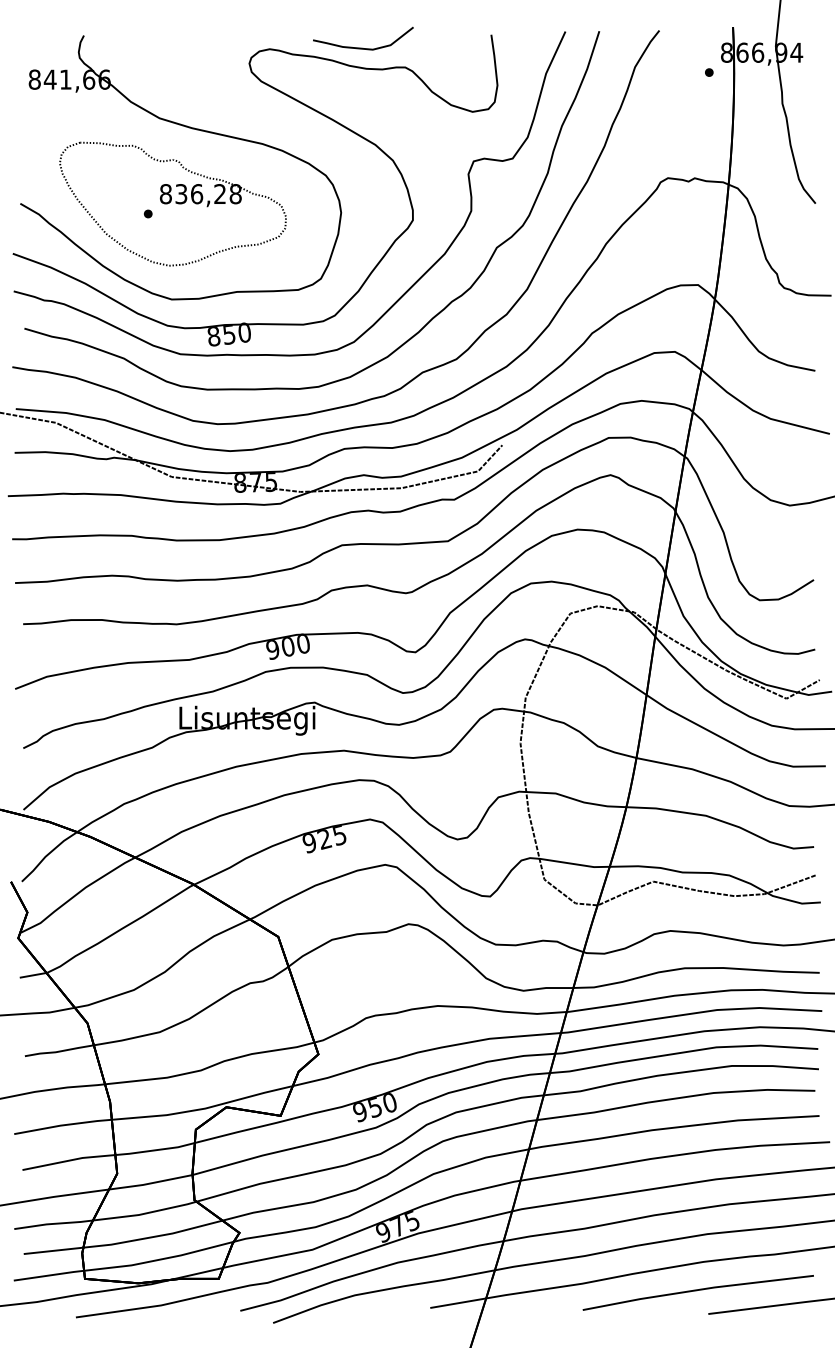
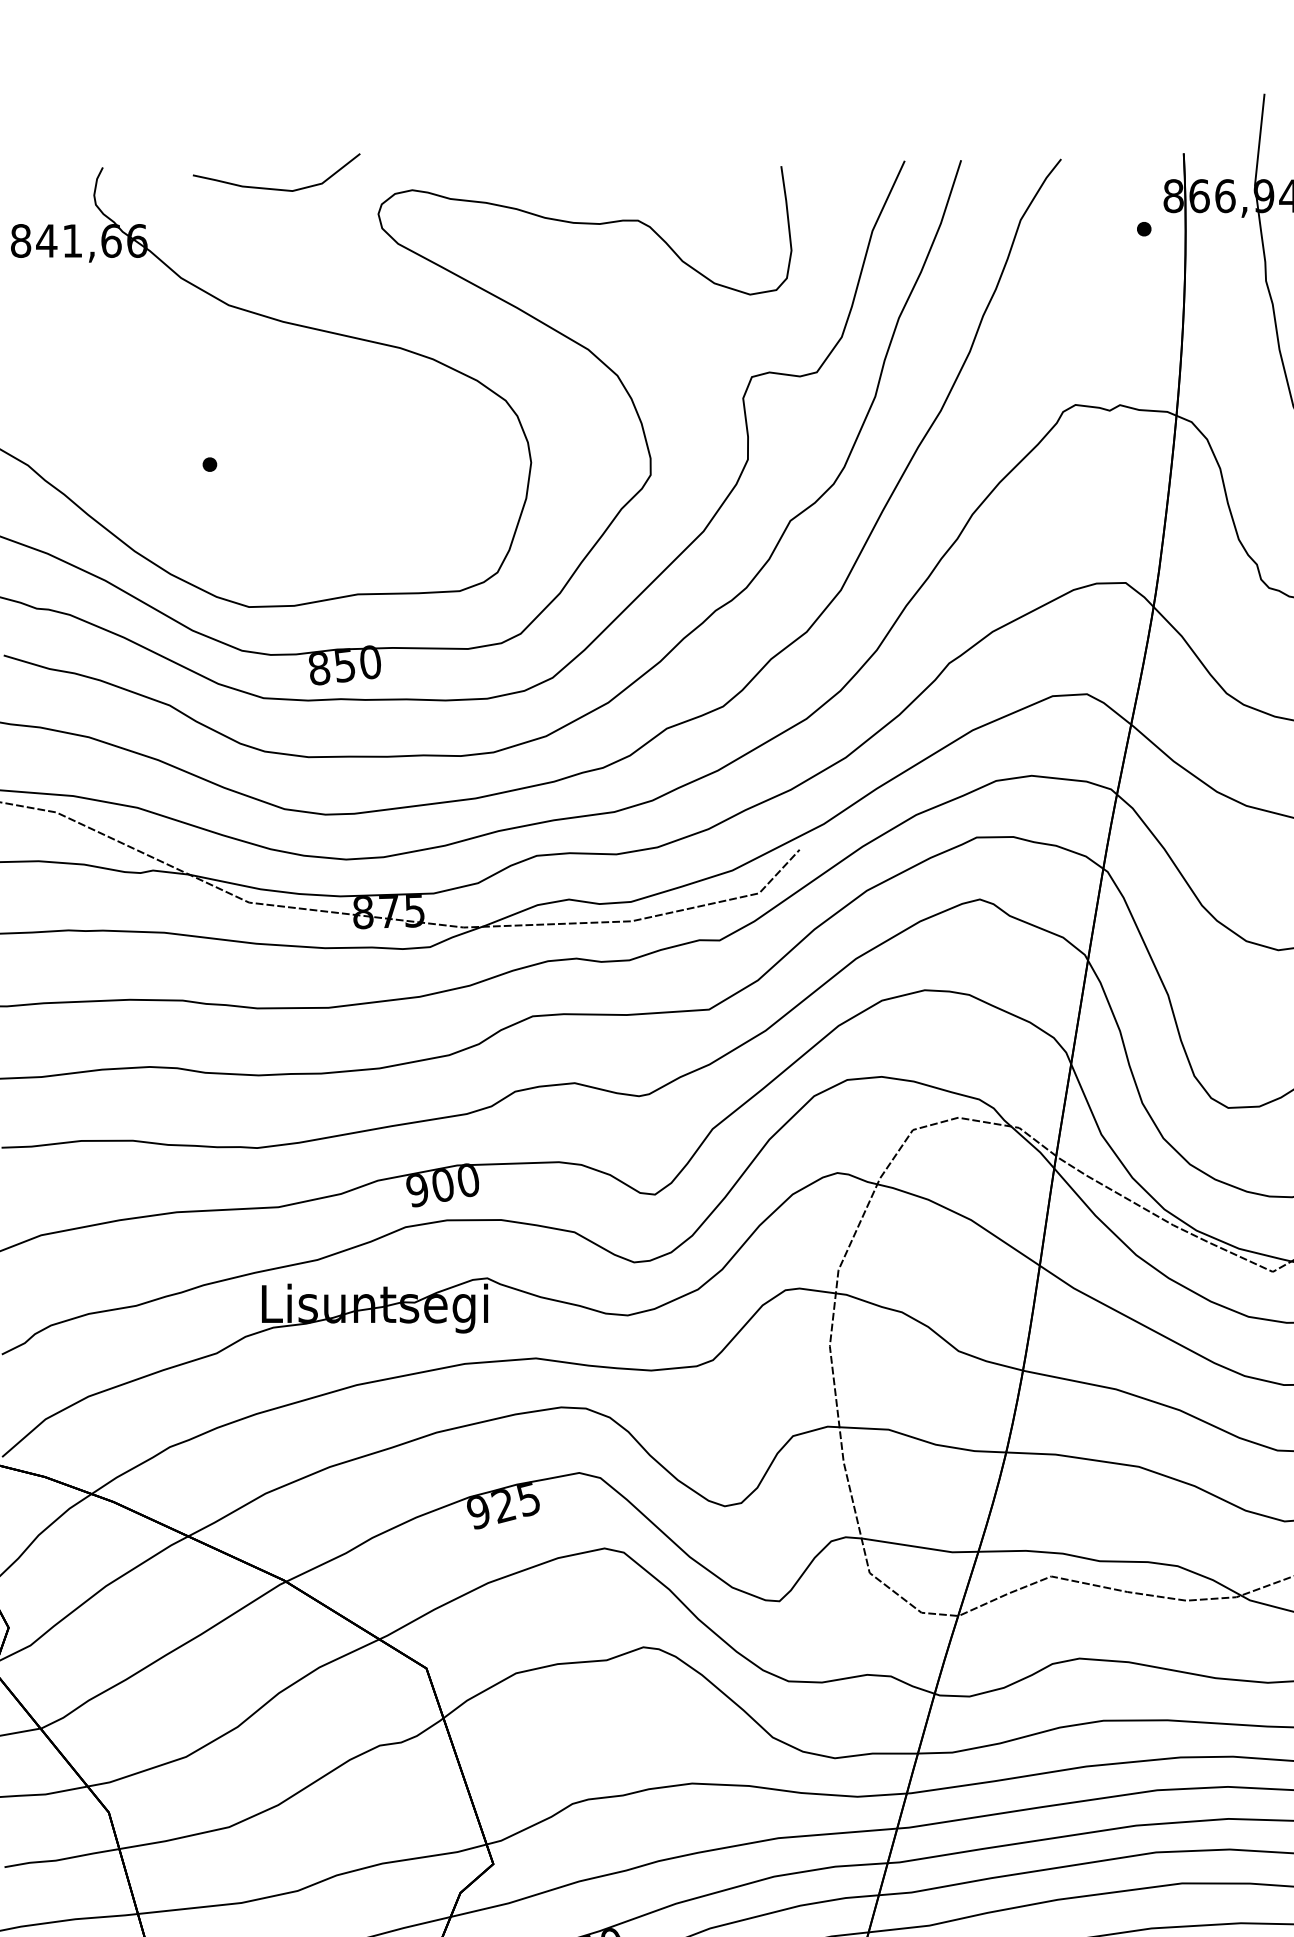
curve: (362, 47) -> (275, 187), moved
part: (172, 203) -> (250, 447), removed

